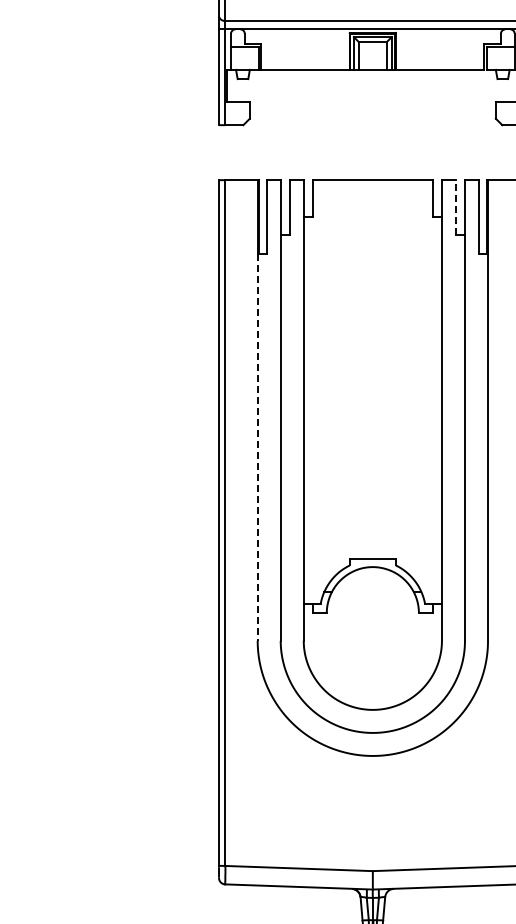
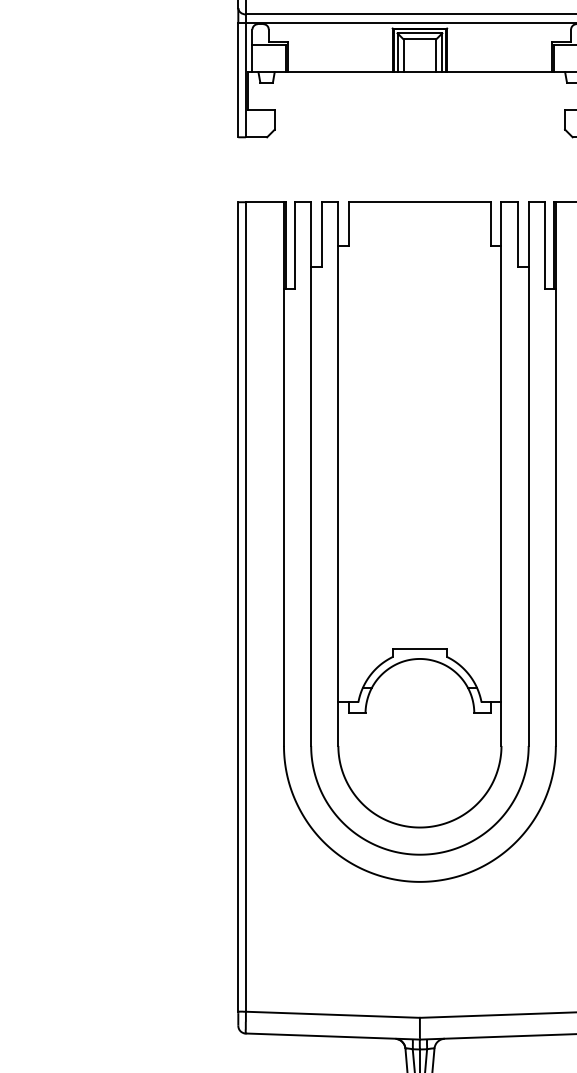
line: (455, 207) -> (517, 234), dashed -> solid
line: (257, 447) -> (283, 517), dashed -> solid

